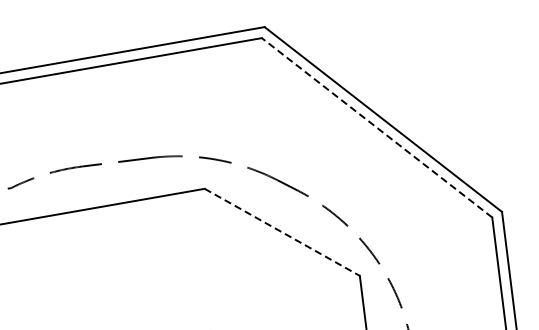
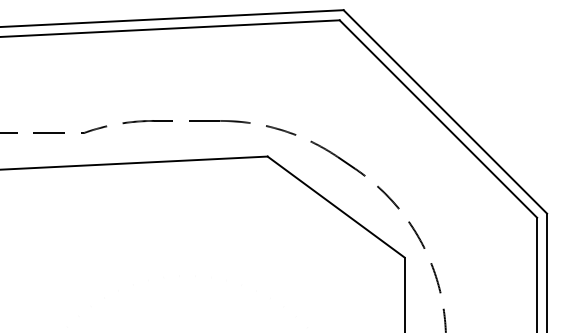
line: (377, 128) -> (438, 119), dashed -> solid
line: (282, 232) -> (336, 207), dashed -> solid

